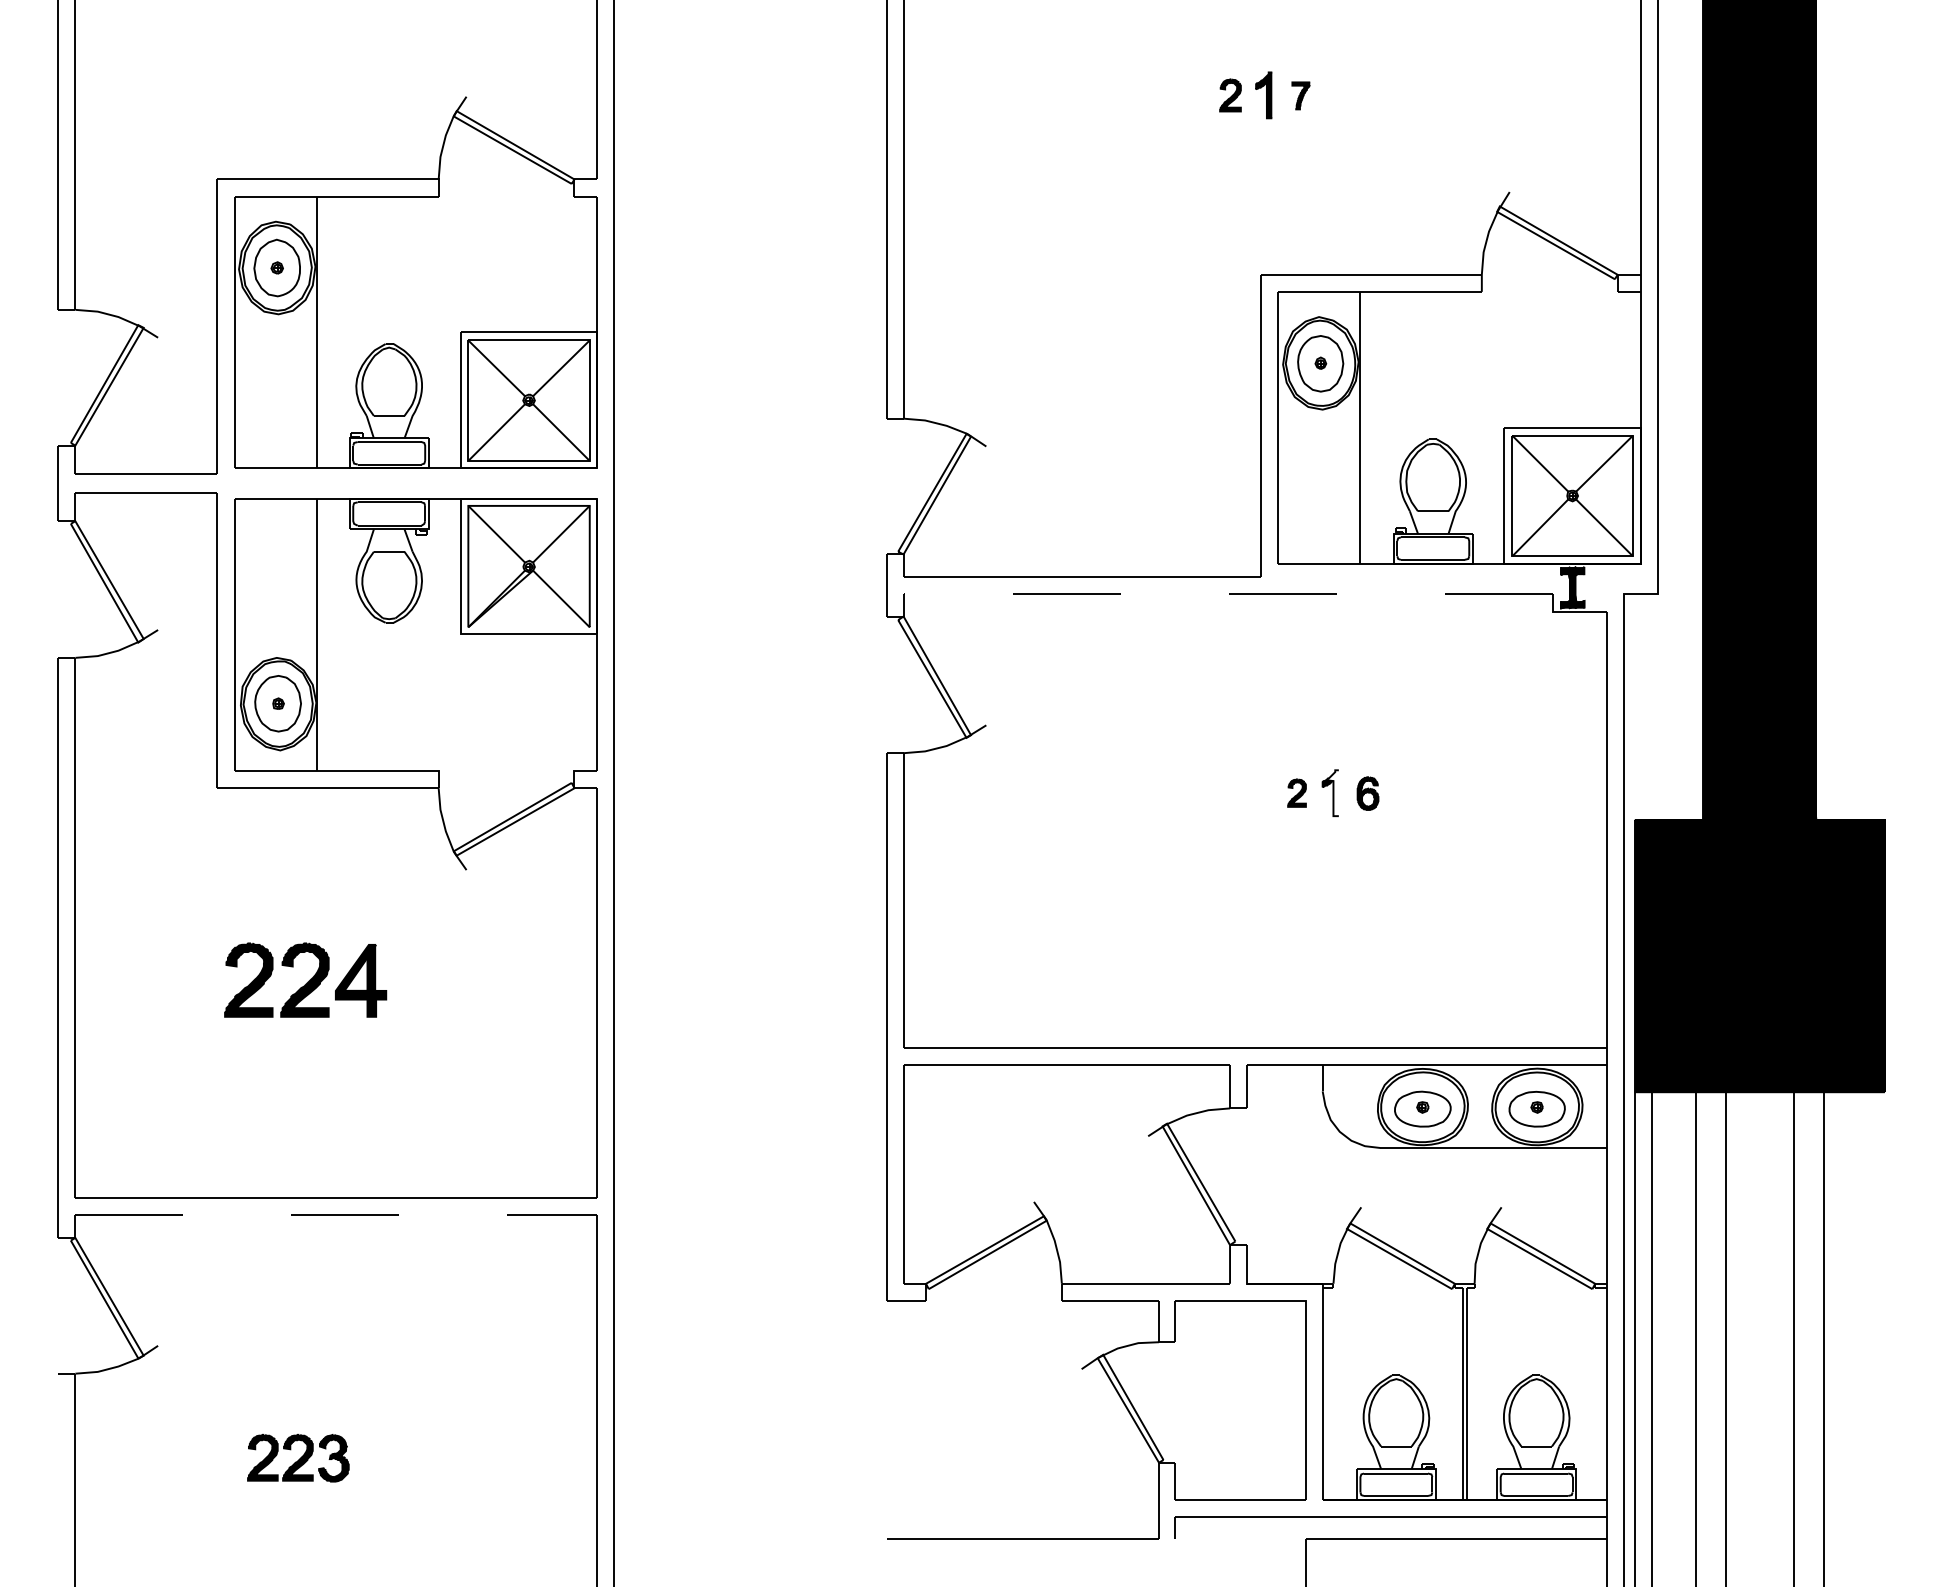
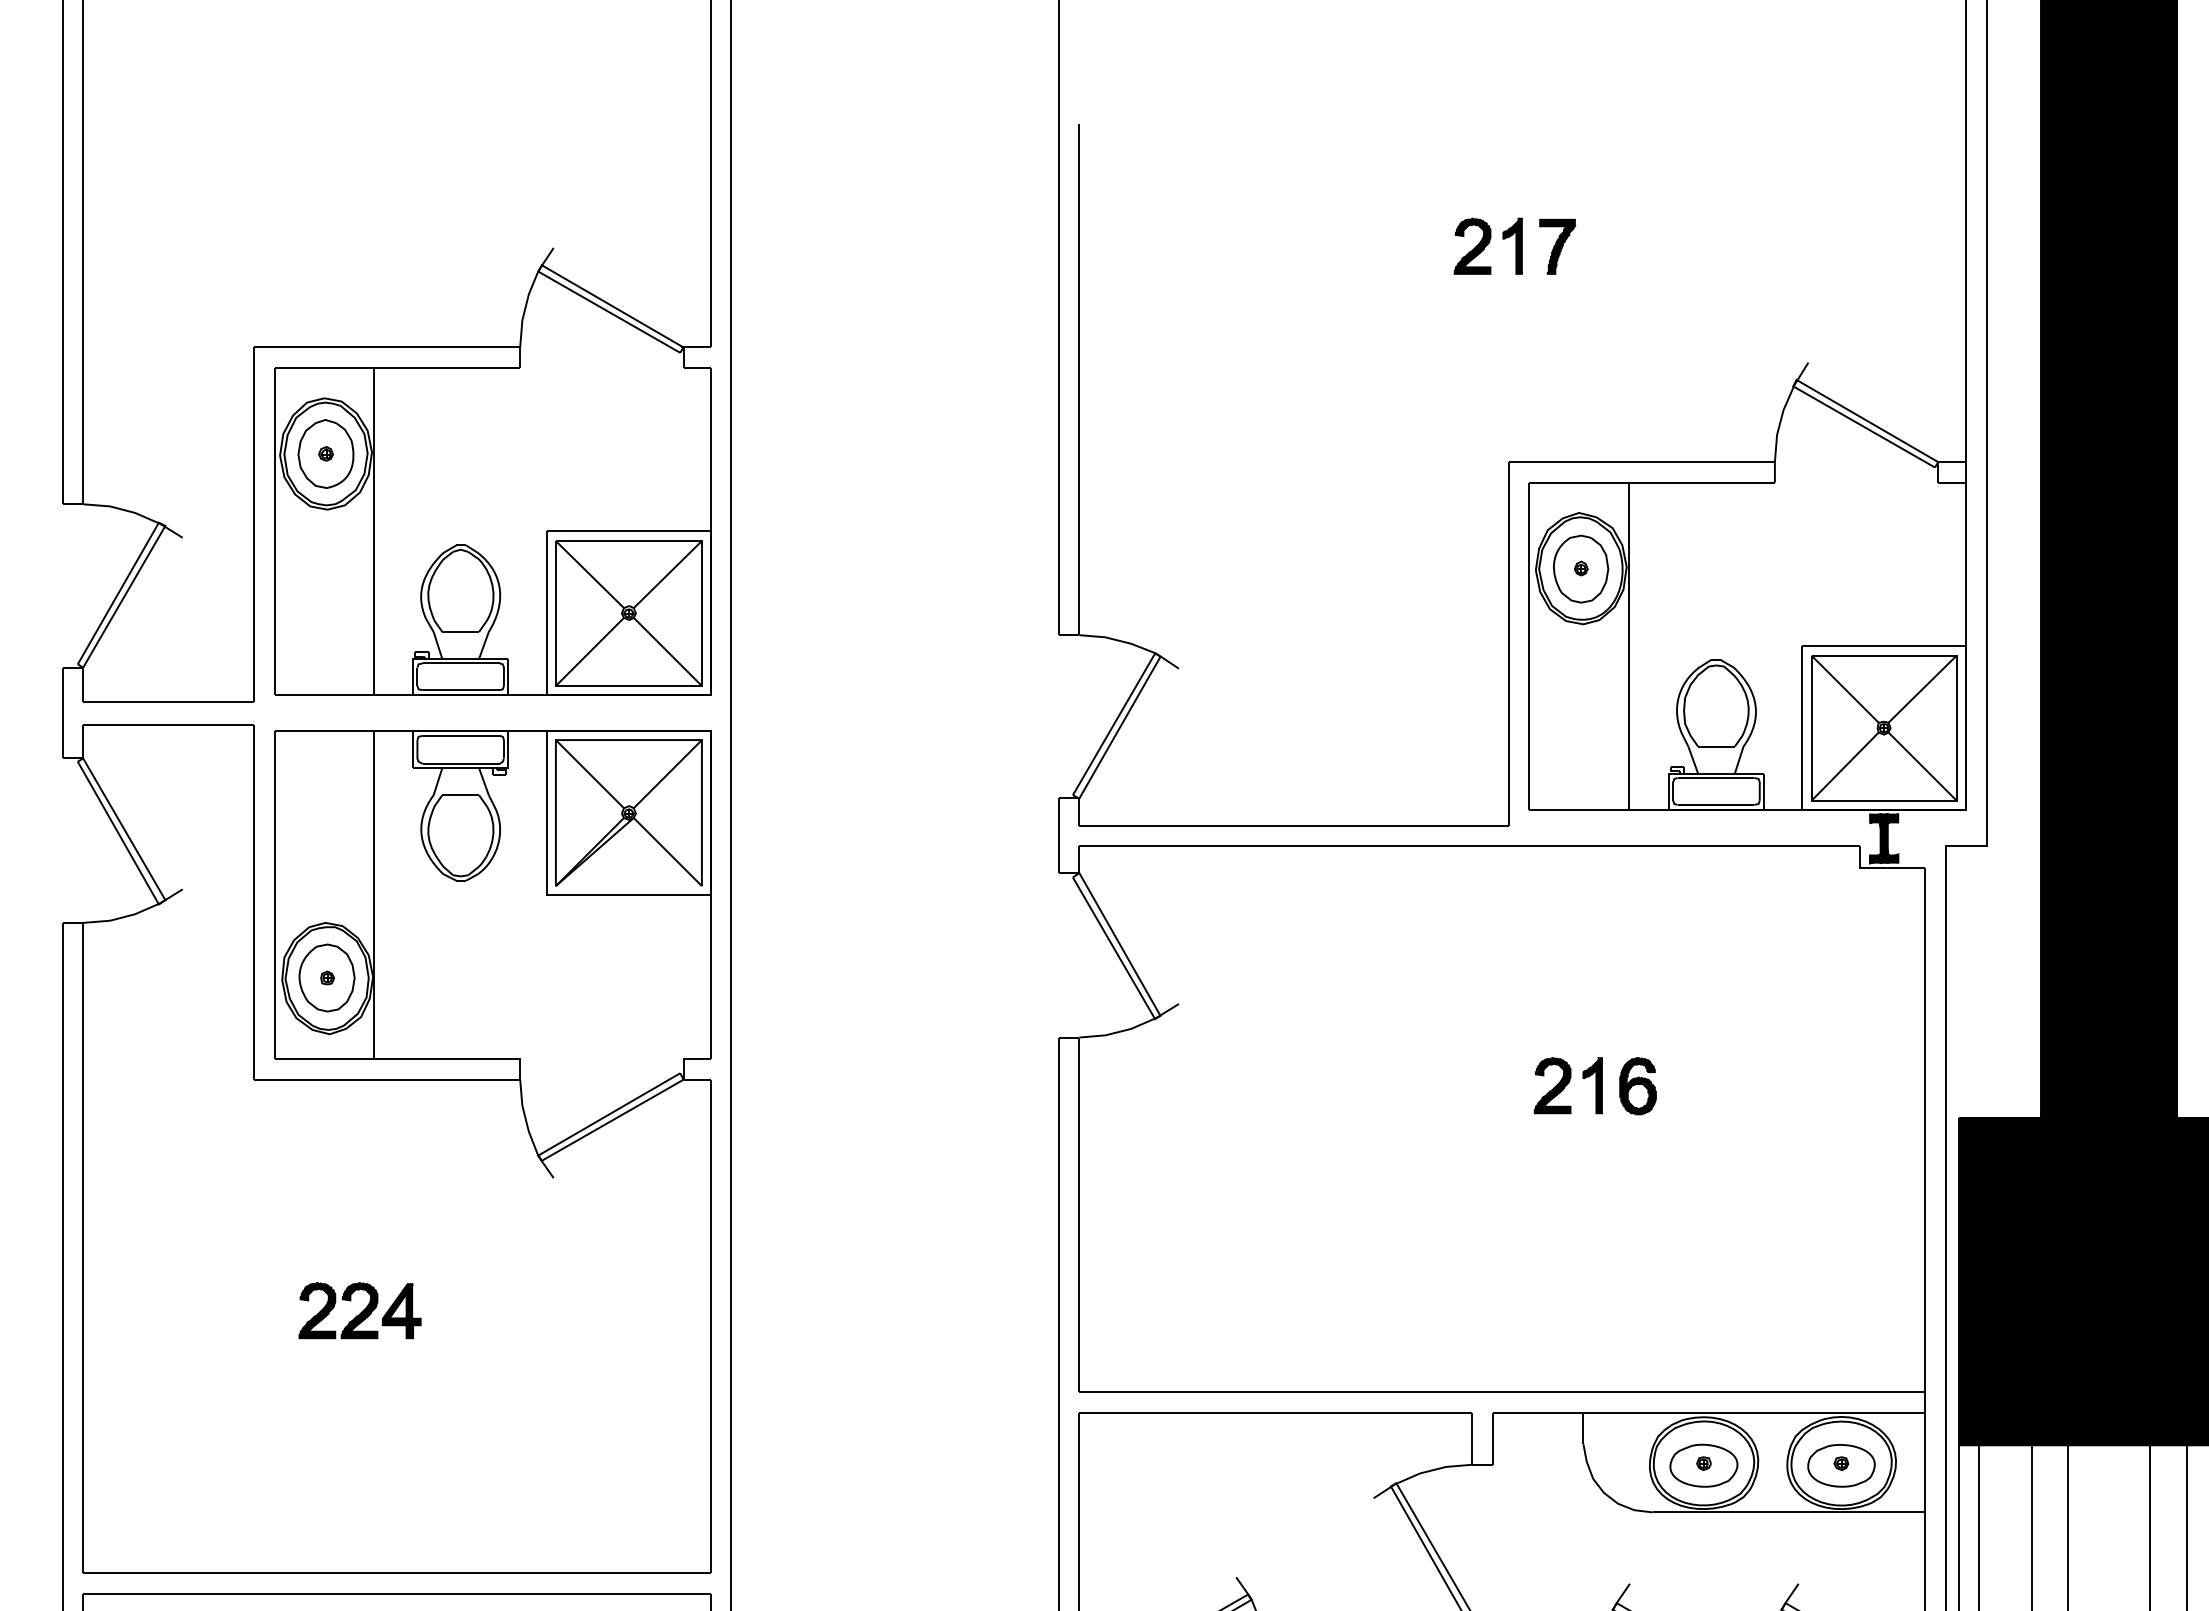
part: (1230, 95) -> (1472, 246), size x1.43
part: (1300, 95) -> (1556, 246), size x1.67
line: (1228, 594) -> (1470, 846), dashed -> solid
part: (1296, 792) -> (1551, 1084), size x1.67
fill: (1332, 793) -> (1595, 1086), added
part: (1367, 793) -> (1637, 1086), size x1.43
part: (305, 980) -> (360, 1310), size x0.62
line: (336, 1215) -> (397, 1593), dashed -> solid

